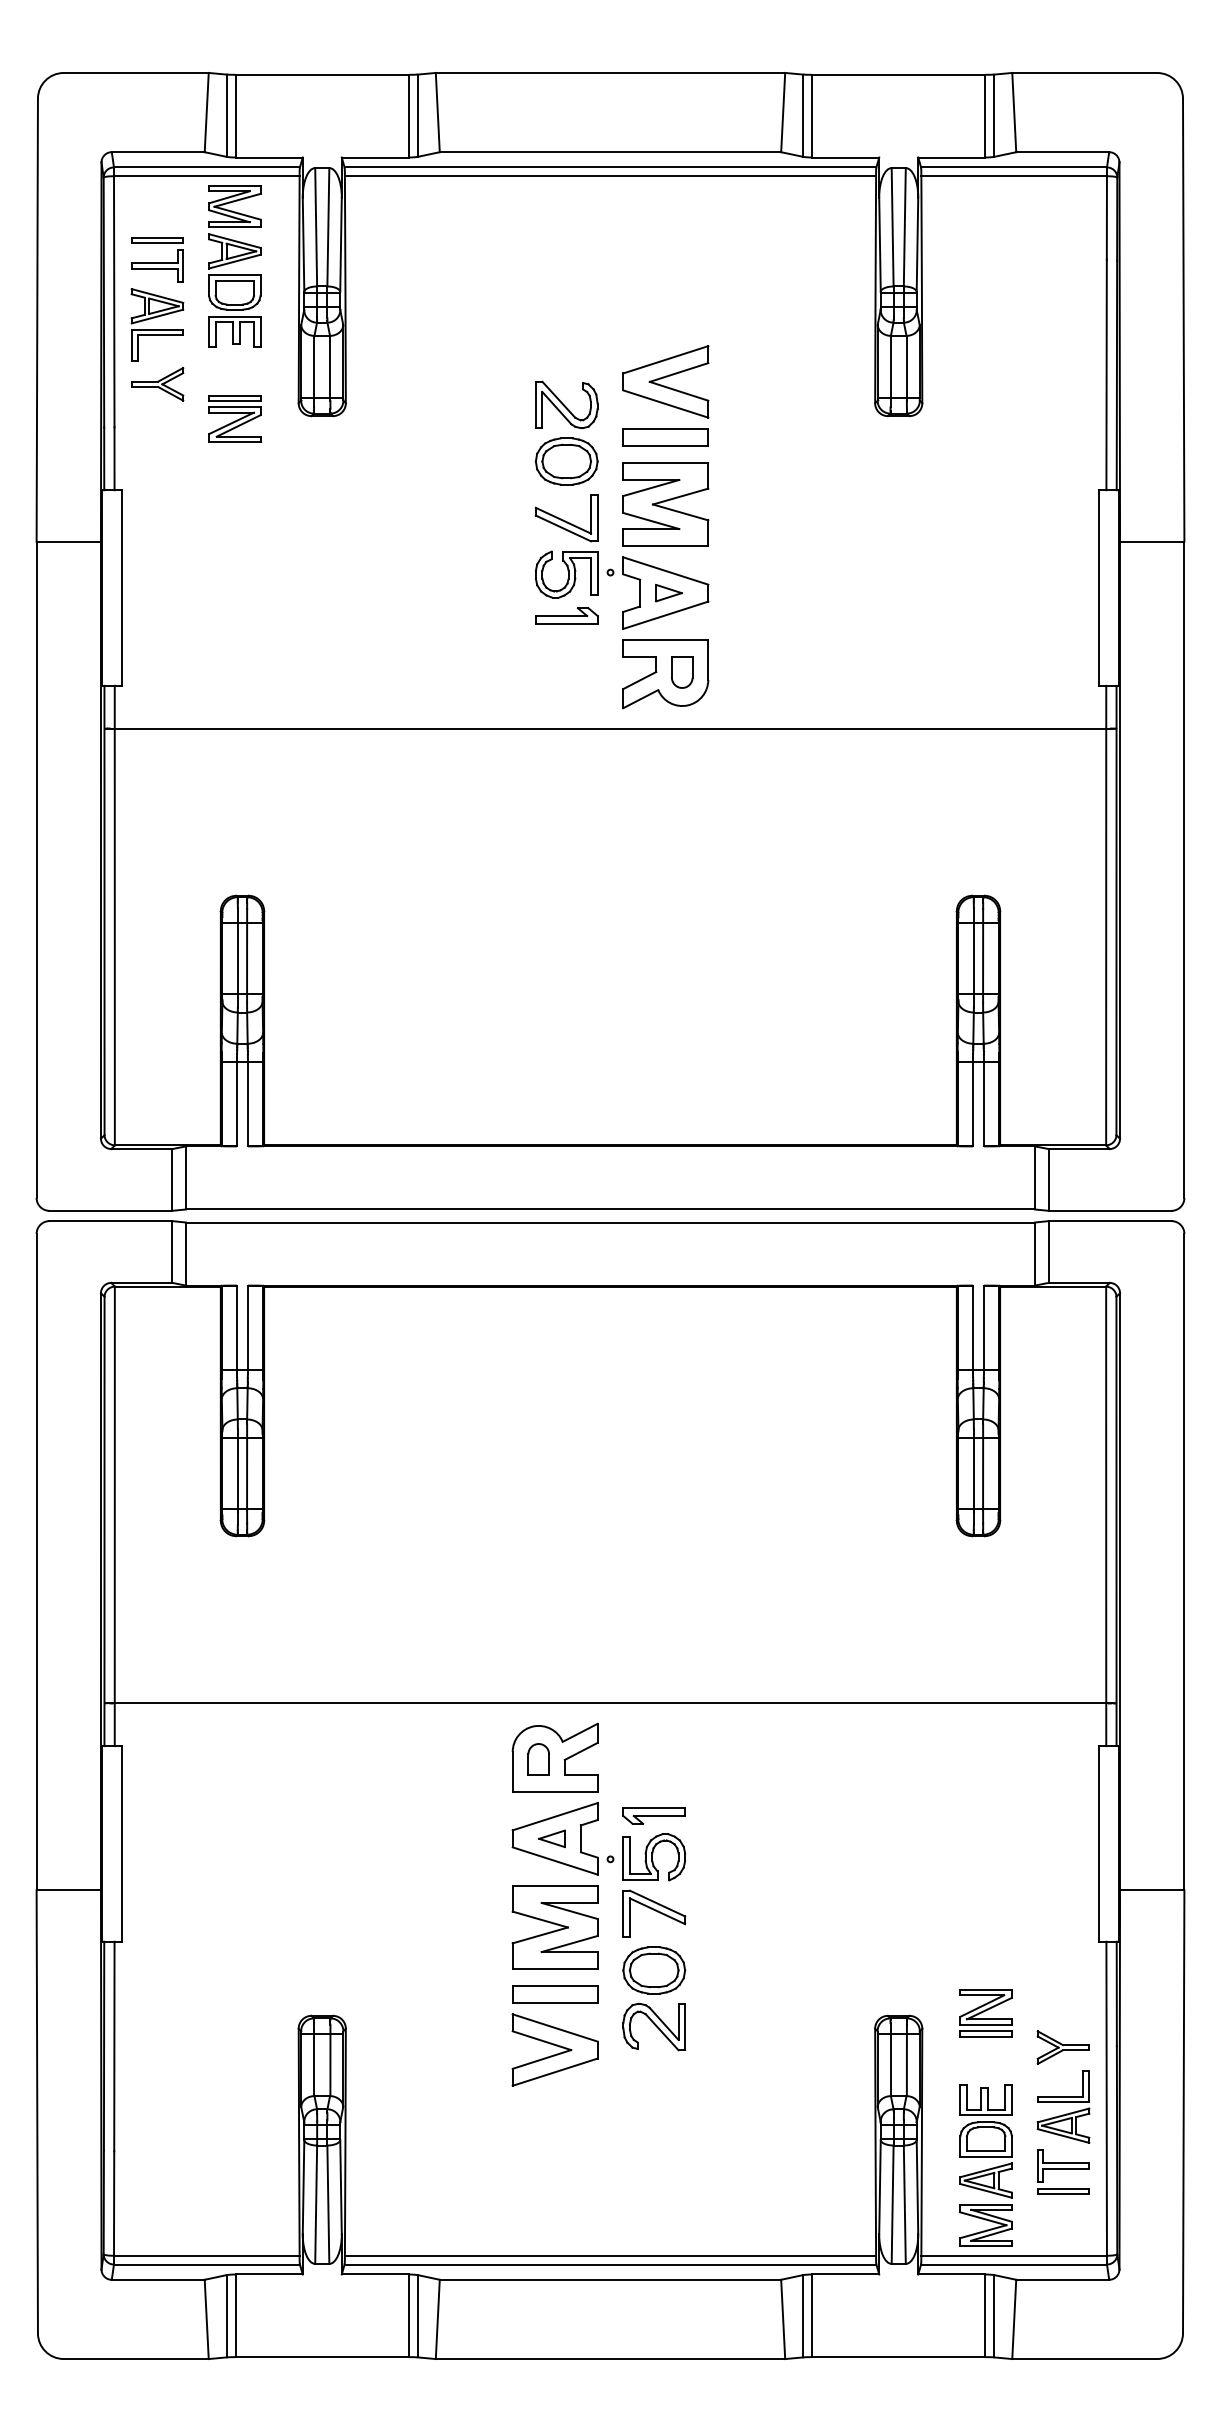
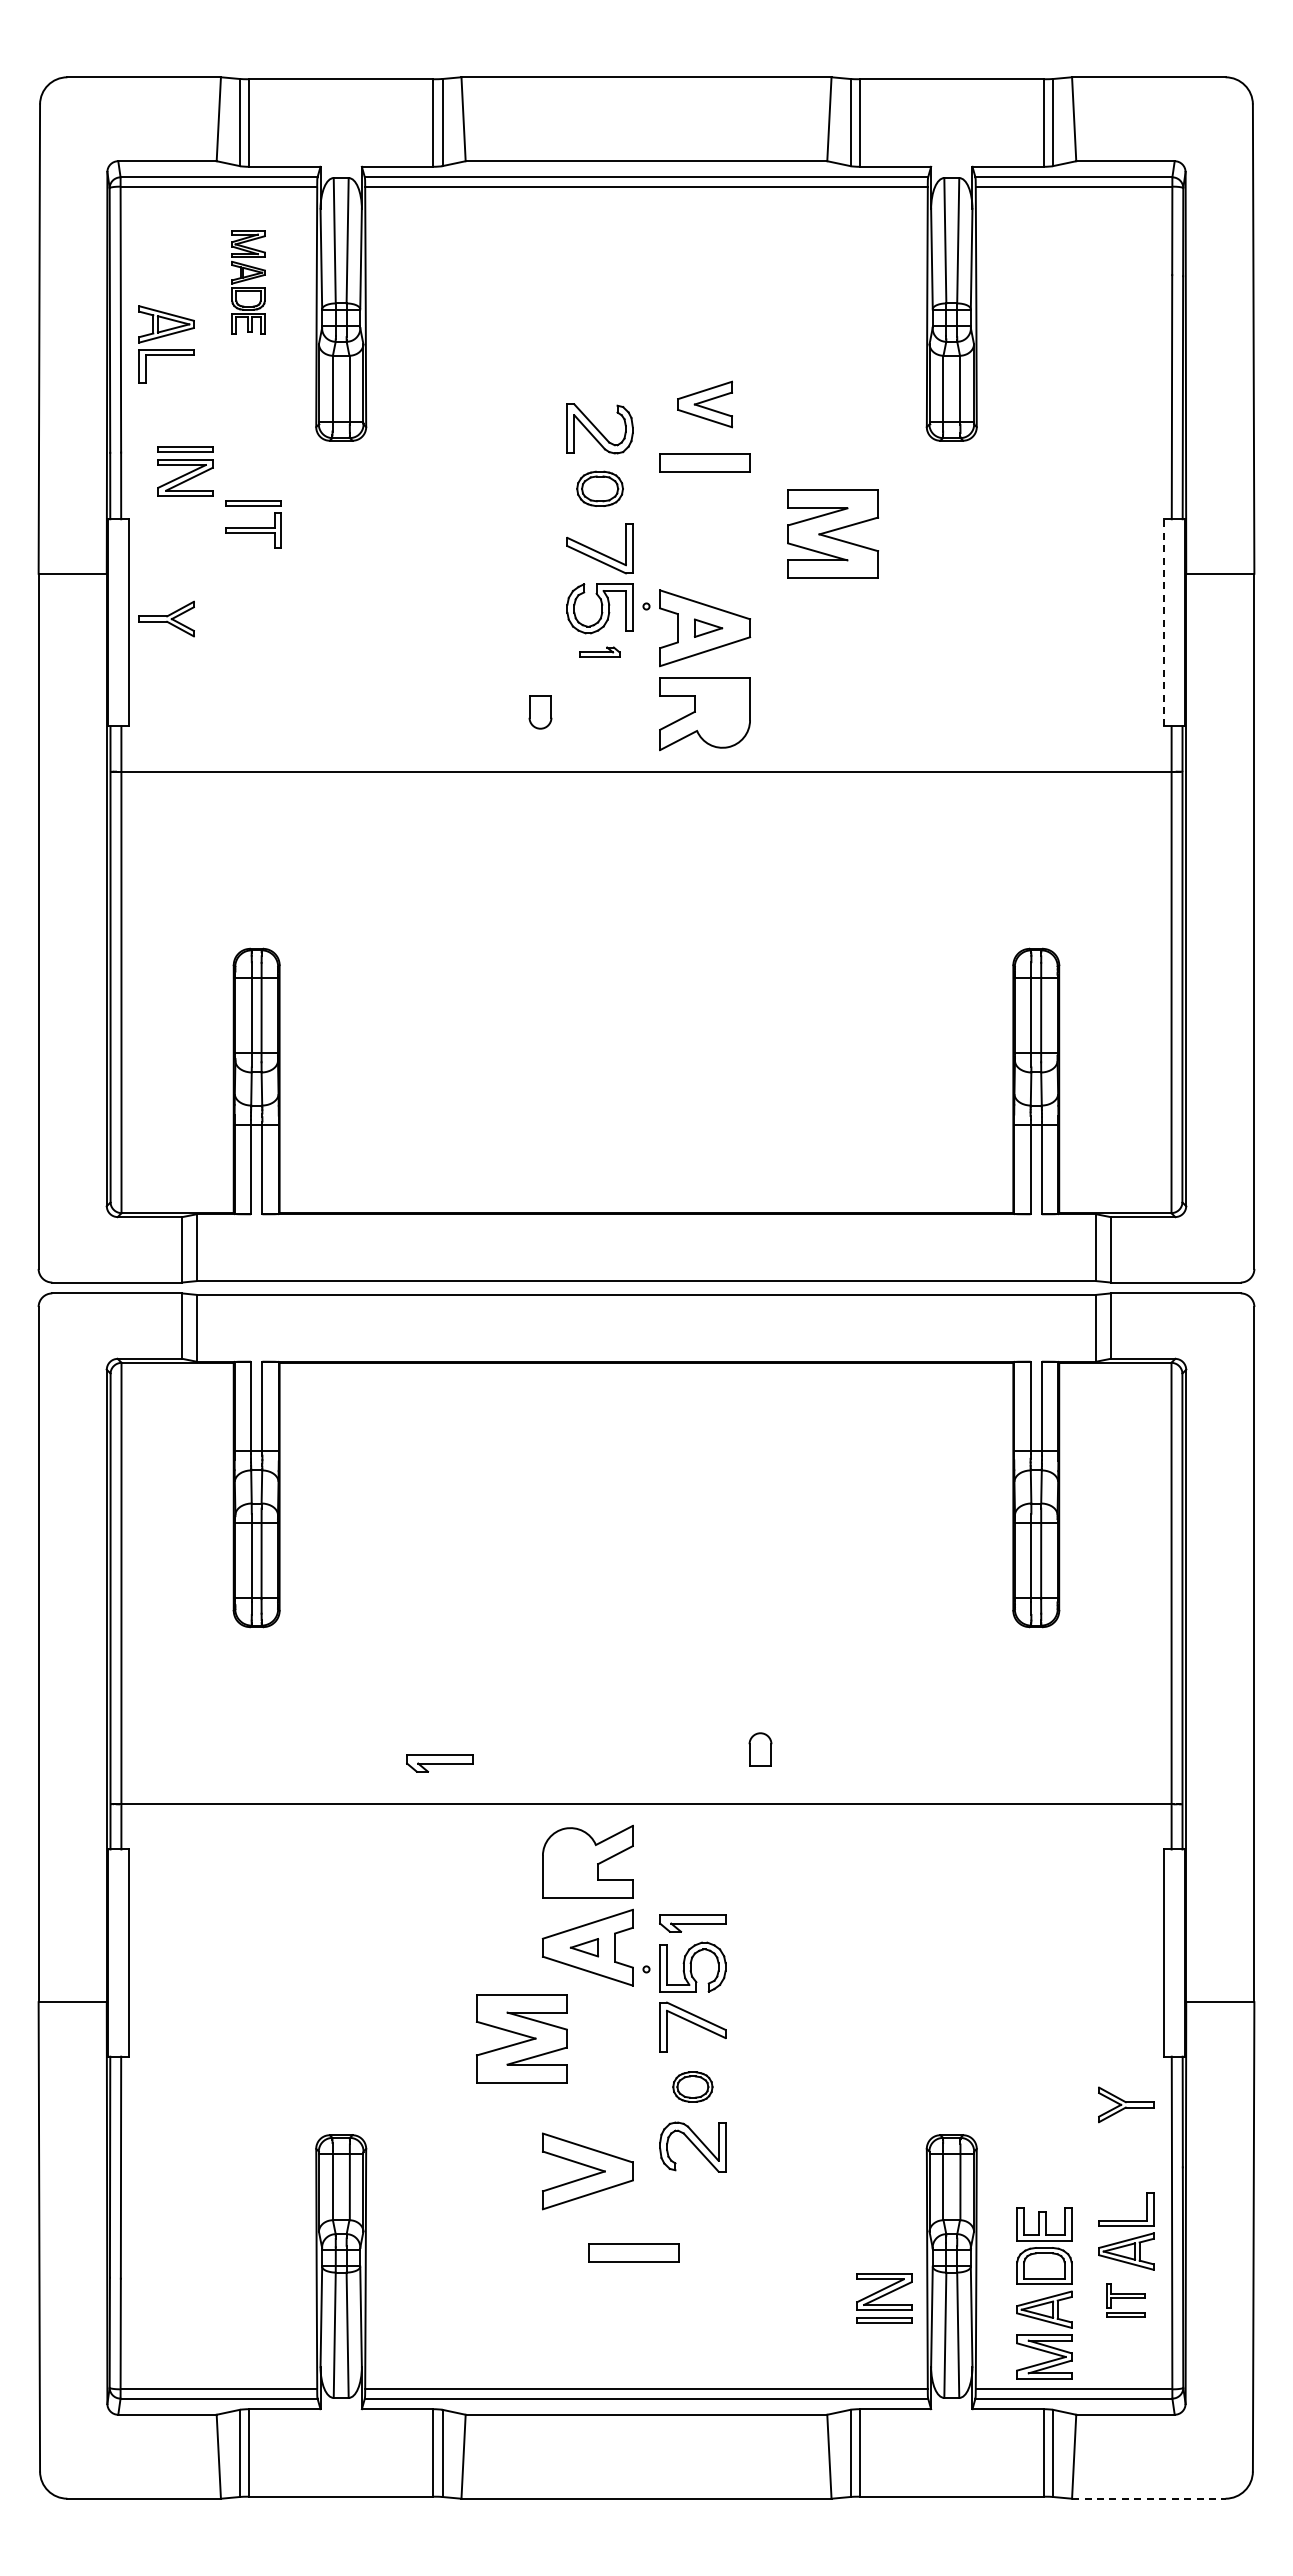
part: (157, 260) -> (253, 524), moved
part: (234, 266) -> (248, 282), size x0.6
part: (665, 381) -> (704, 404), size x0.6
part: (157, 383) -> (166, 618), moved
part: (234, 418) -> (185, 471), moved
part: (566, 461) -> (599, 488), size x0.7
part: (665, 503) -> (832, 533), moved
line: (1099, 587) -> (1164, 622), solid -> dashed
part: (566, 616) -> (599, 652), size x0.6
part: (682, 672) -> (540, 712), moved
part: (415, 1664) -> (439, 1763), added
part: (538, 1759) -> (760, 1749), moved
part: (554, 1927) -> (521, 2038), moved
part: (653, 1969) -> (692, 2086), size x0.6
part: (554, 1994) -> (633, 2252), moved
part: (986, 2013) -> (884, 2298), moved
part: (1063, 2047) -> (1126, 2104), moved
part: (1063, 2171) -> (1126, 2300), size x0.7
line: (1084, 2358) -> (1148, 2498), solid -> dashed

